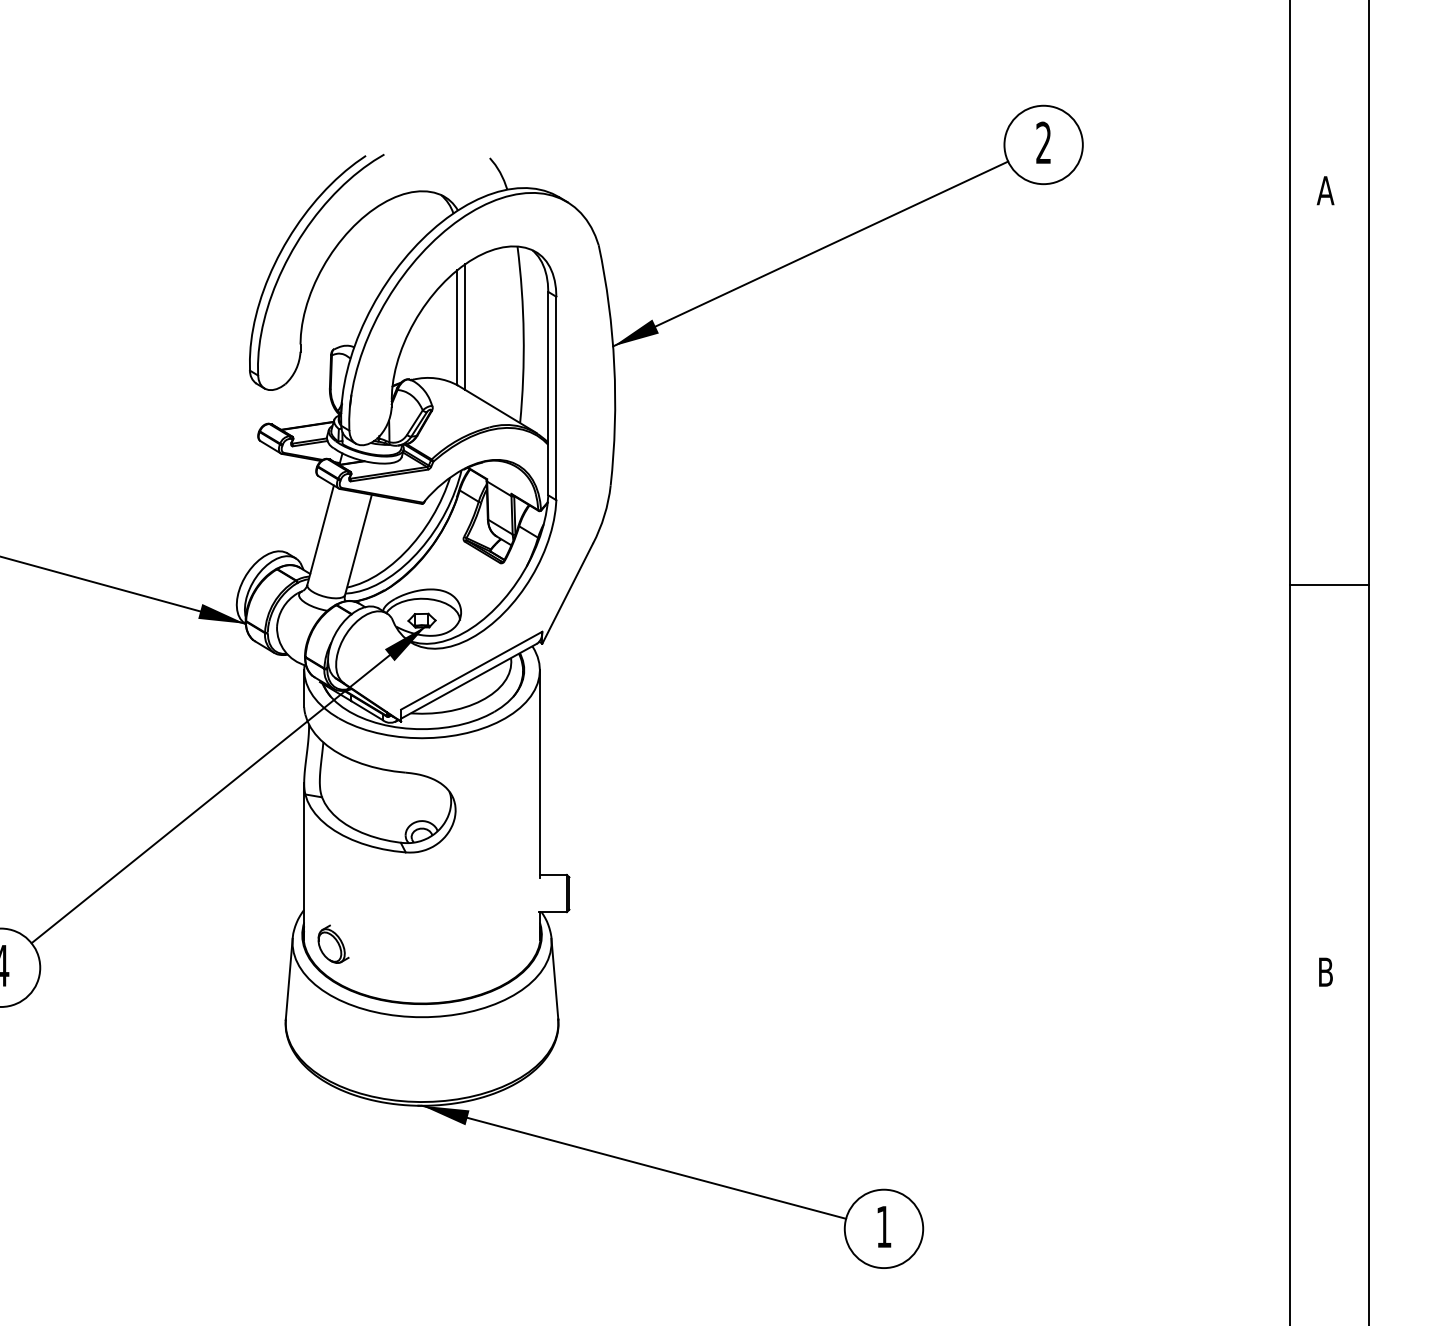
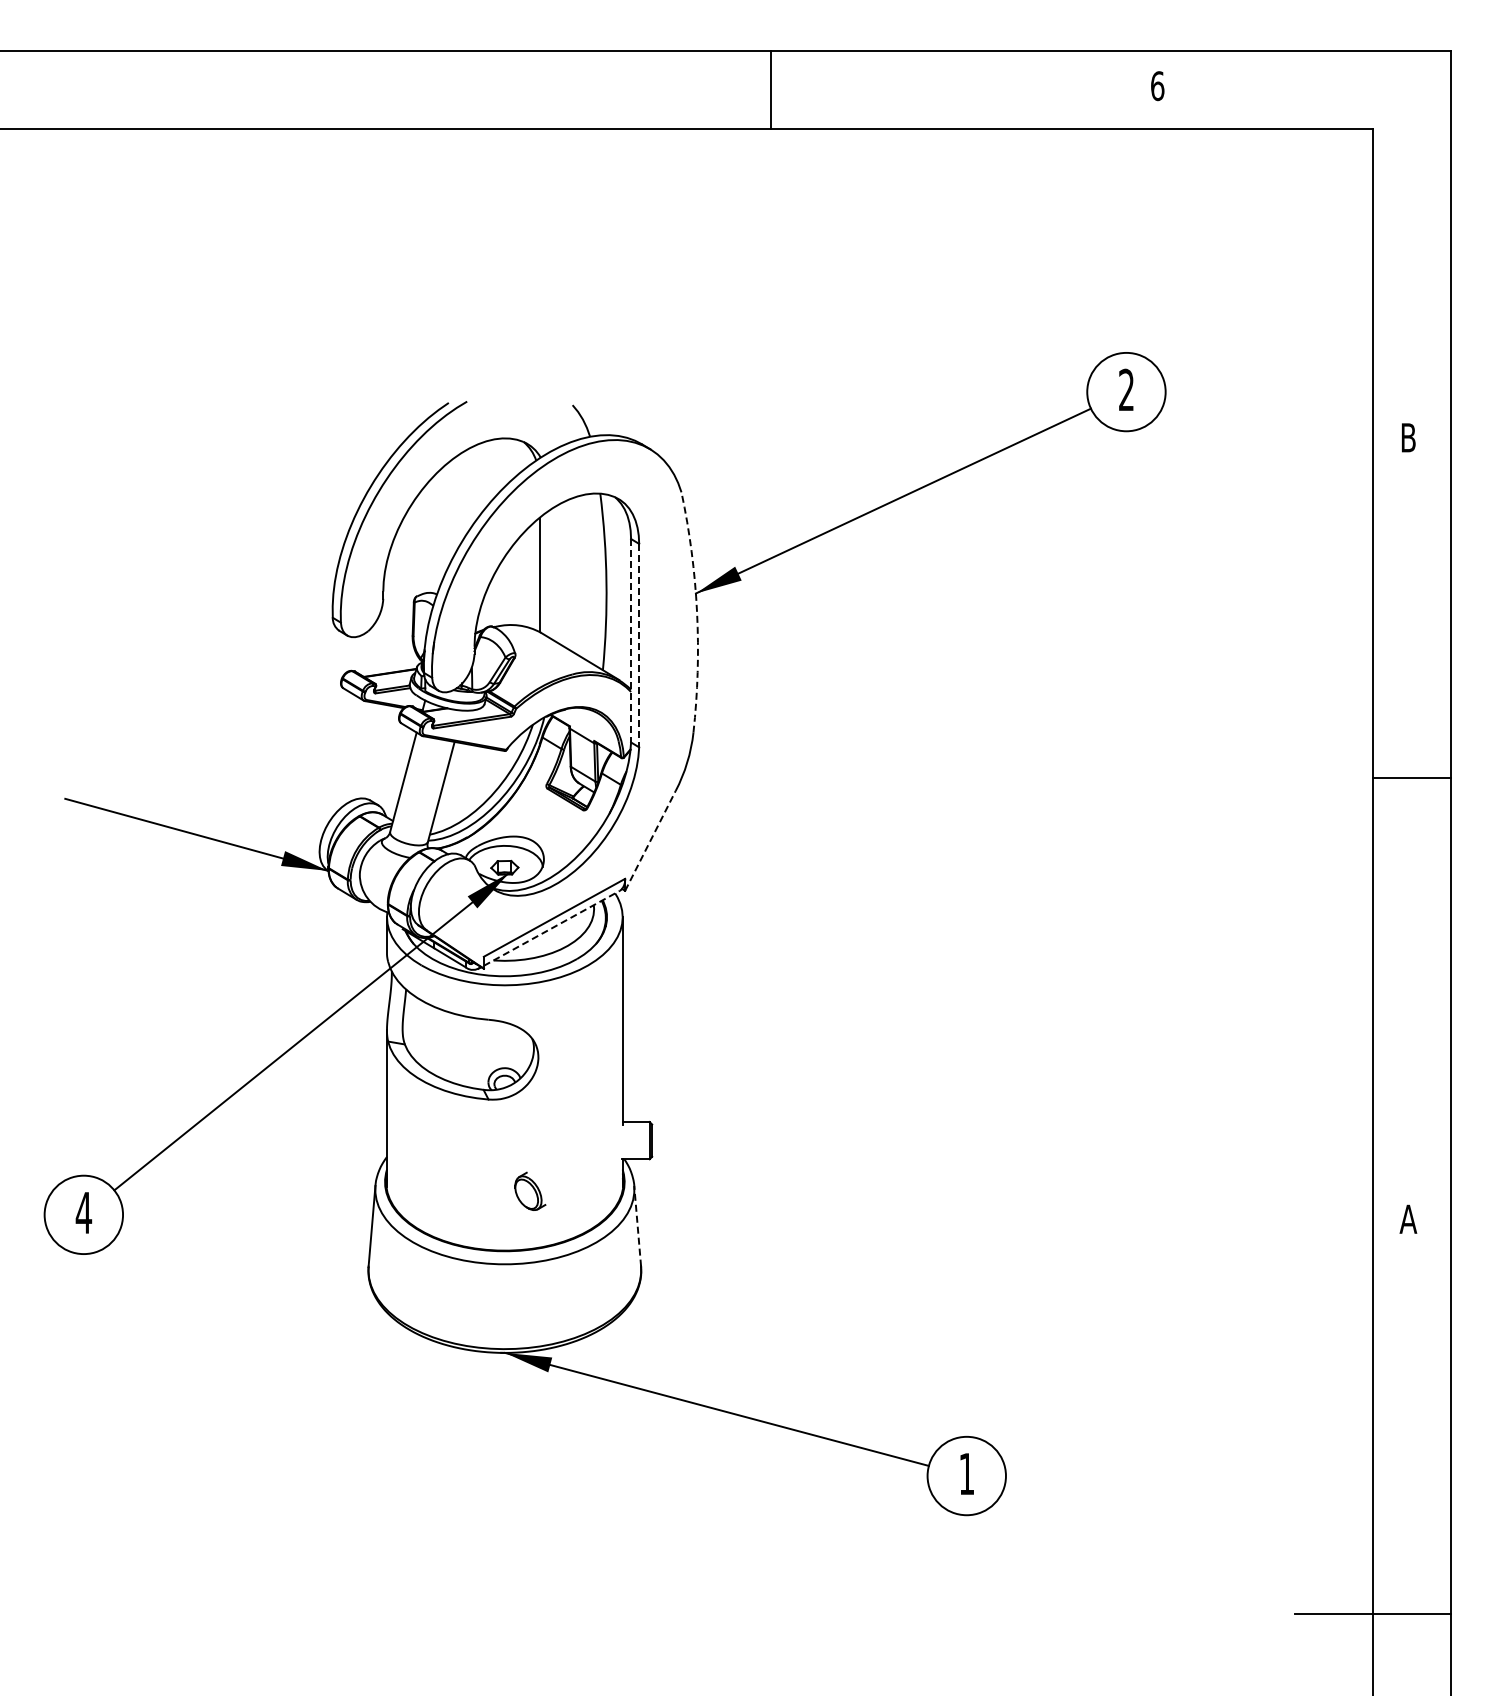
text: (1325, 190) -> (1408, 437), A -> B
line: (464, 326) -> (547, 573), removed
arc: (614, 365) -> (697, 612), solid -> dashed
line: (548, 393) -> (631, 640), solid -> dashed
line: (556, 398) -> (639, 645), solid -> dashed
line: (1329, 585) -> (1412, 778), moved
line: (567, 593) -> (650, 840), solid -> dashed
line: (468, 681) -> (551, 928), solid -> dashed
part: (333, 943) -> (530, 1190), moved
text: (1325, 971) -> (1408, 1218), B -> A
line: (554, 978) -> (637, 1225), solid -> dashed

